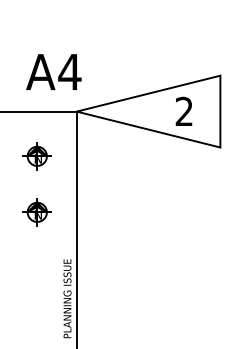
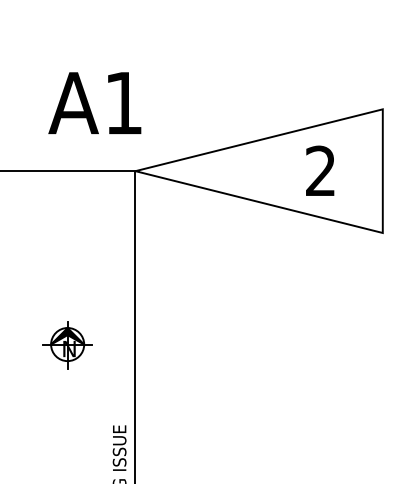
text: (69, 71) -> (123, 102), A4 -> A1
part: (36, 156) -> (66, 248), removed

